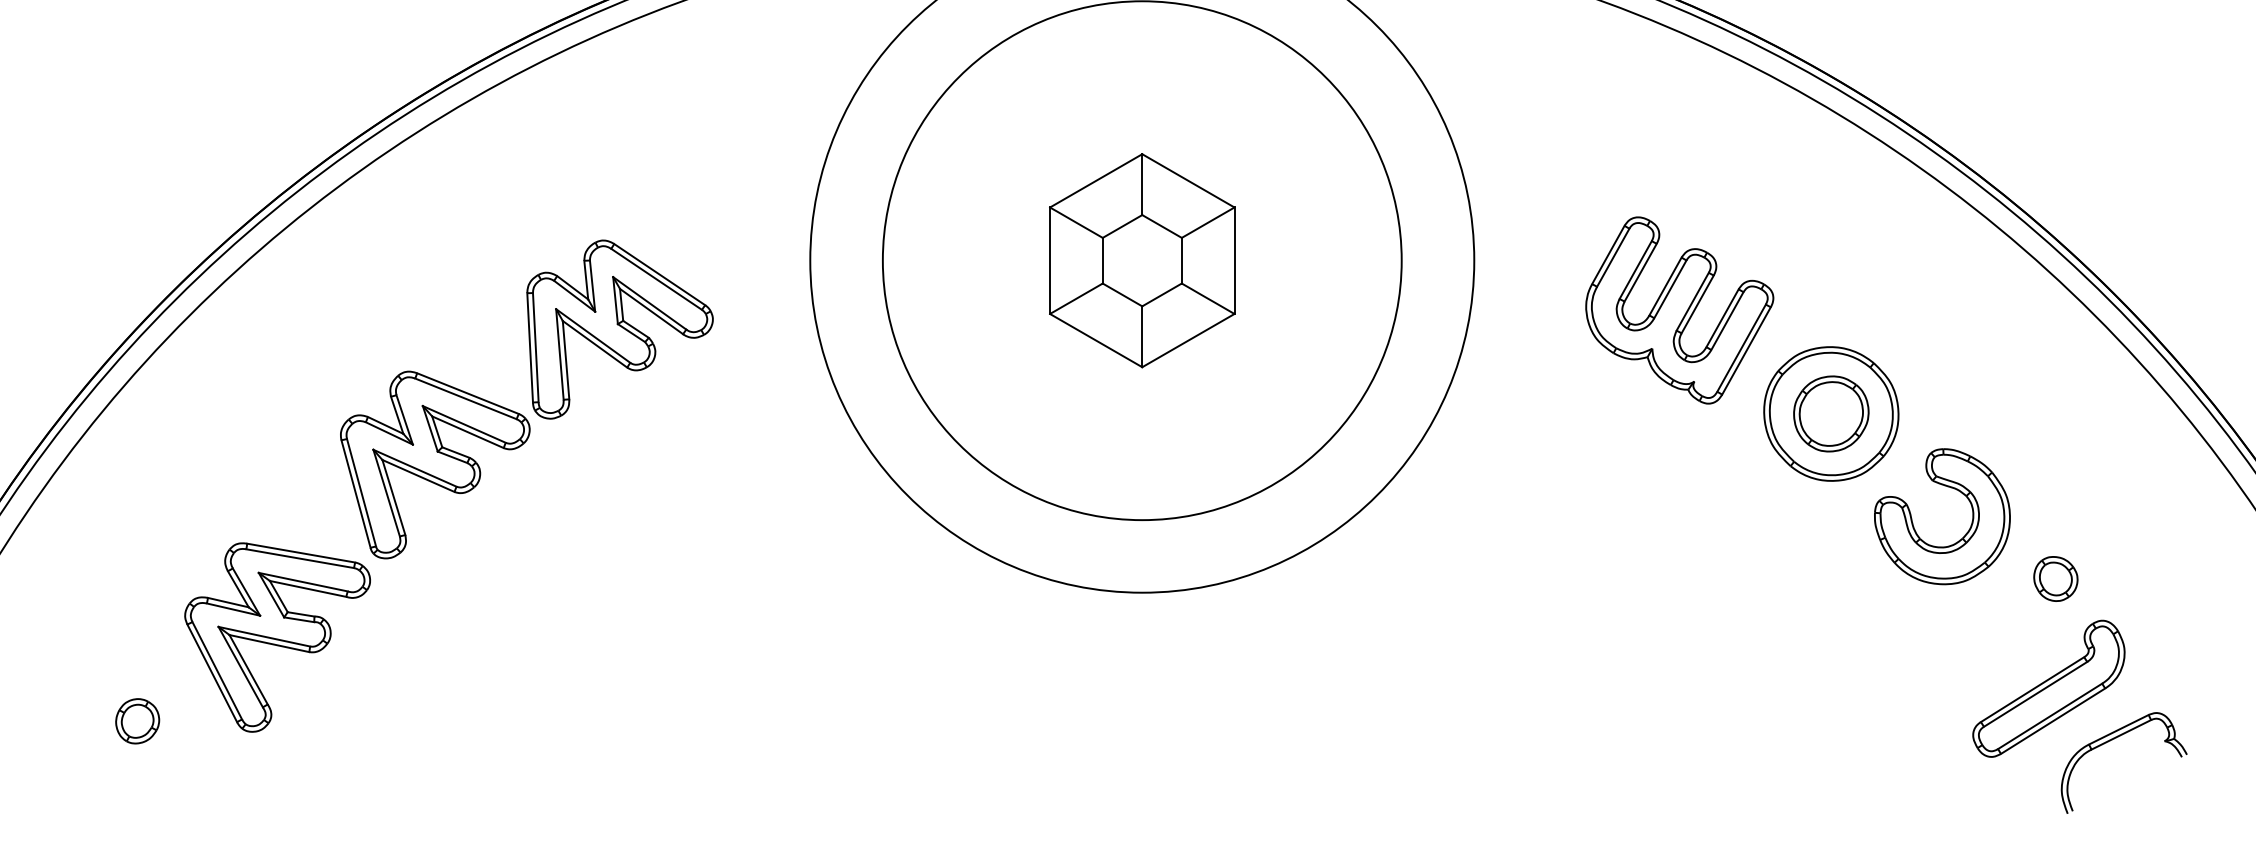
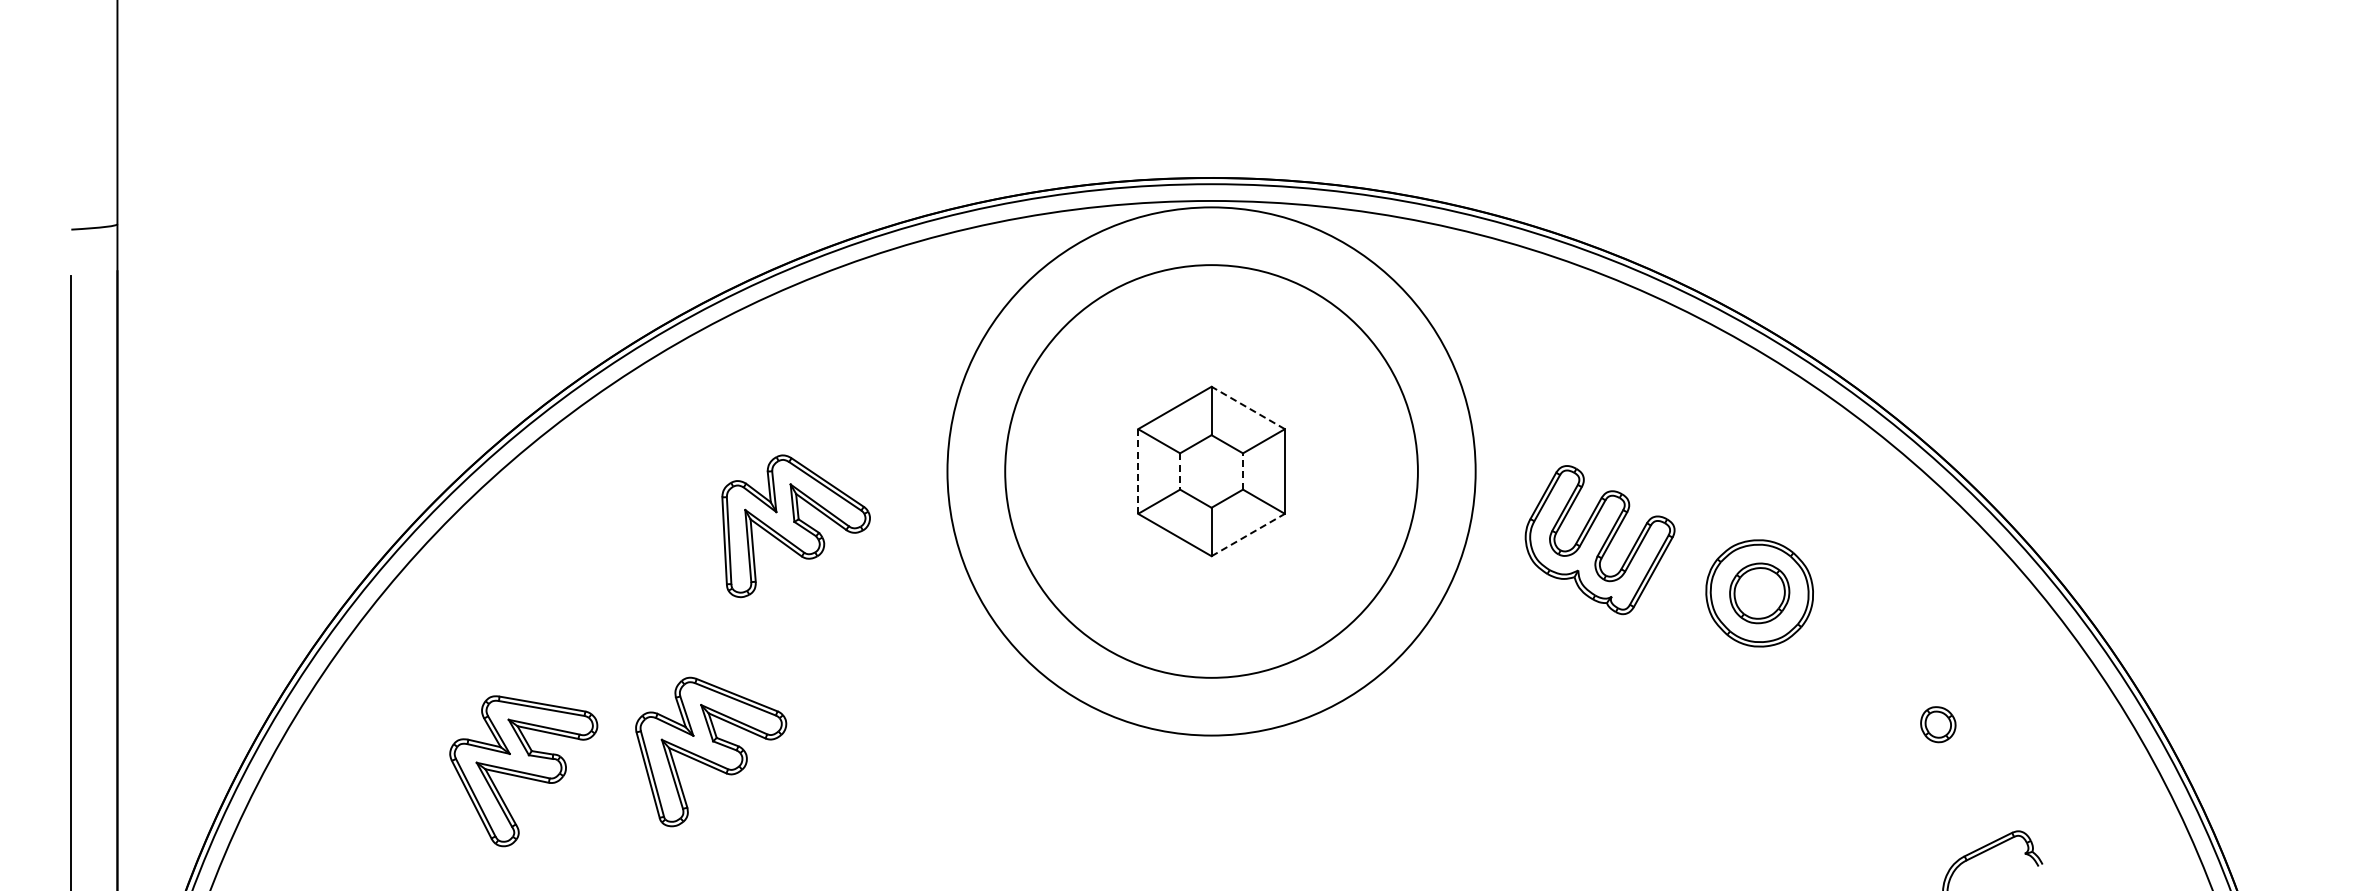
line: (1187, 180) -> (1247, 407), solid -> dashed
line: (1103, 260) -> (1180, 471), solid -> dashed
line: (1182, 260) -> (1243, 471), solid -> dashed
line: (1050, 261) -> (1138, 472), solid -> dashed
part: (1678, 311) -> (1599, 540), moved
line: (1188, 339) -> (1248, 534), solid -> dashed
part: (435, 464) -> (711, 751), moved
part: (1949, 488) -> (1853, 652), removed
part: (2048, 688) -> (1932, 811), removed
part: (137, 720) -> (412, 837), removed

